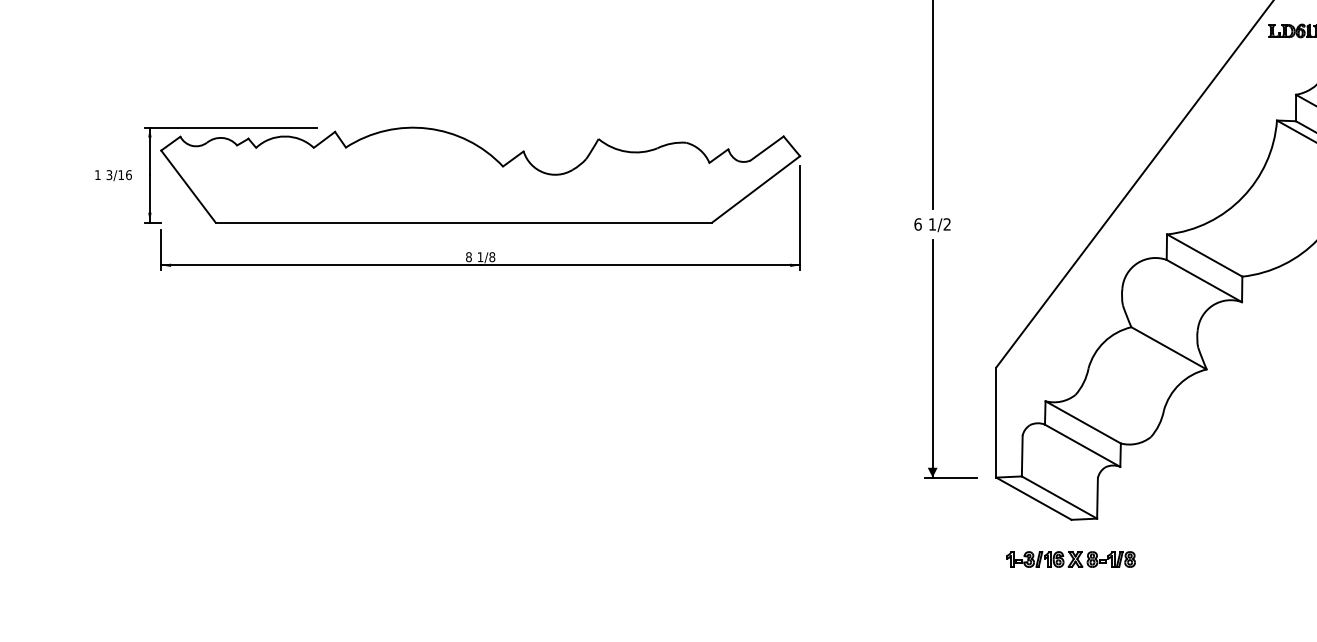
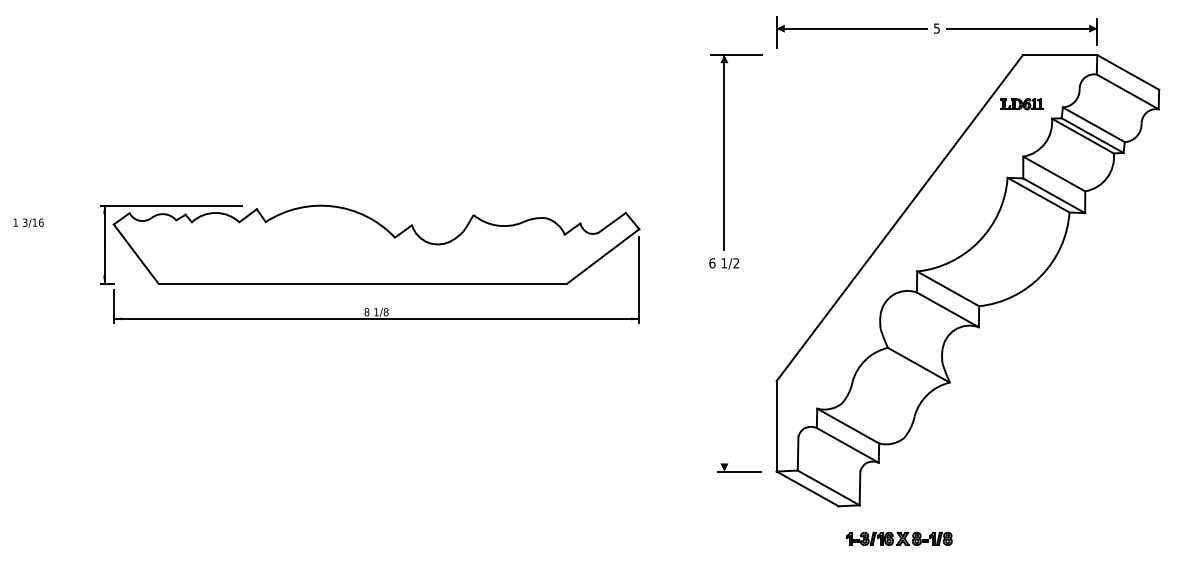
text: (113, 174) -> (28, 222), moved
part: (473, 197) -> (370, 263), moved
line: (932, 358) -> (724, 373), removed
part: (1071, 558) -> (899, 538), moved

